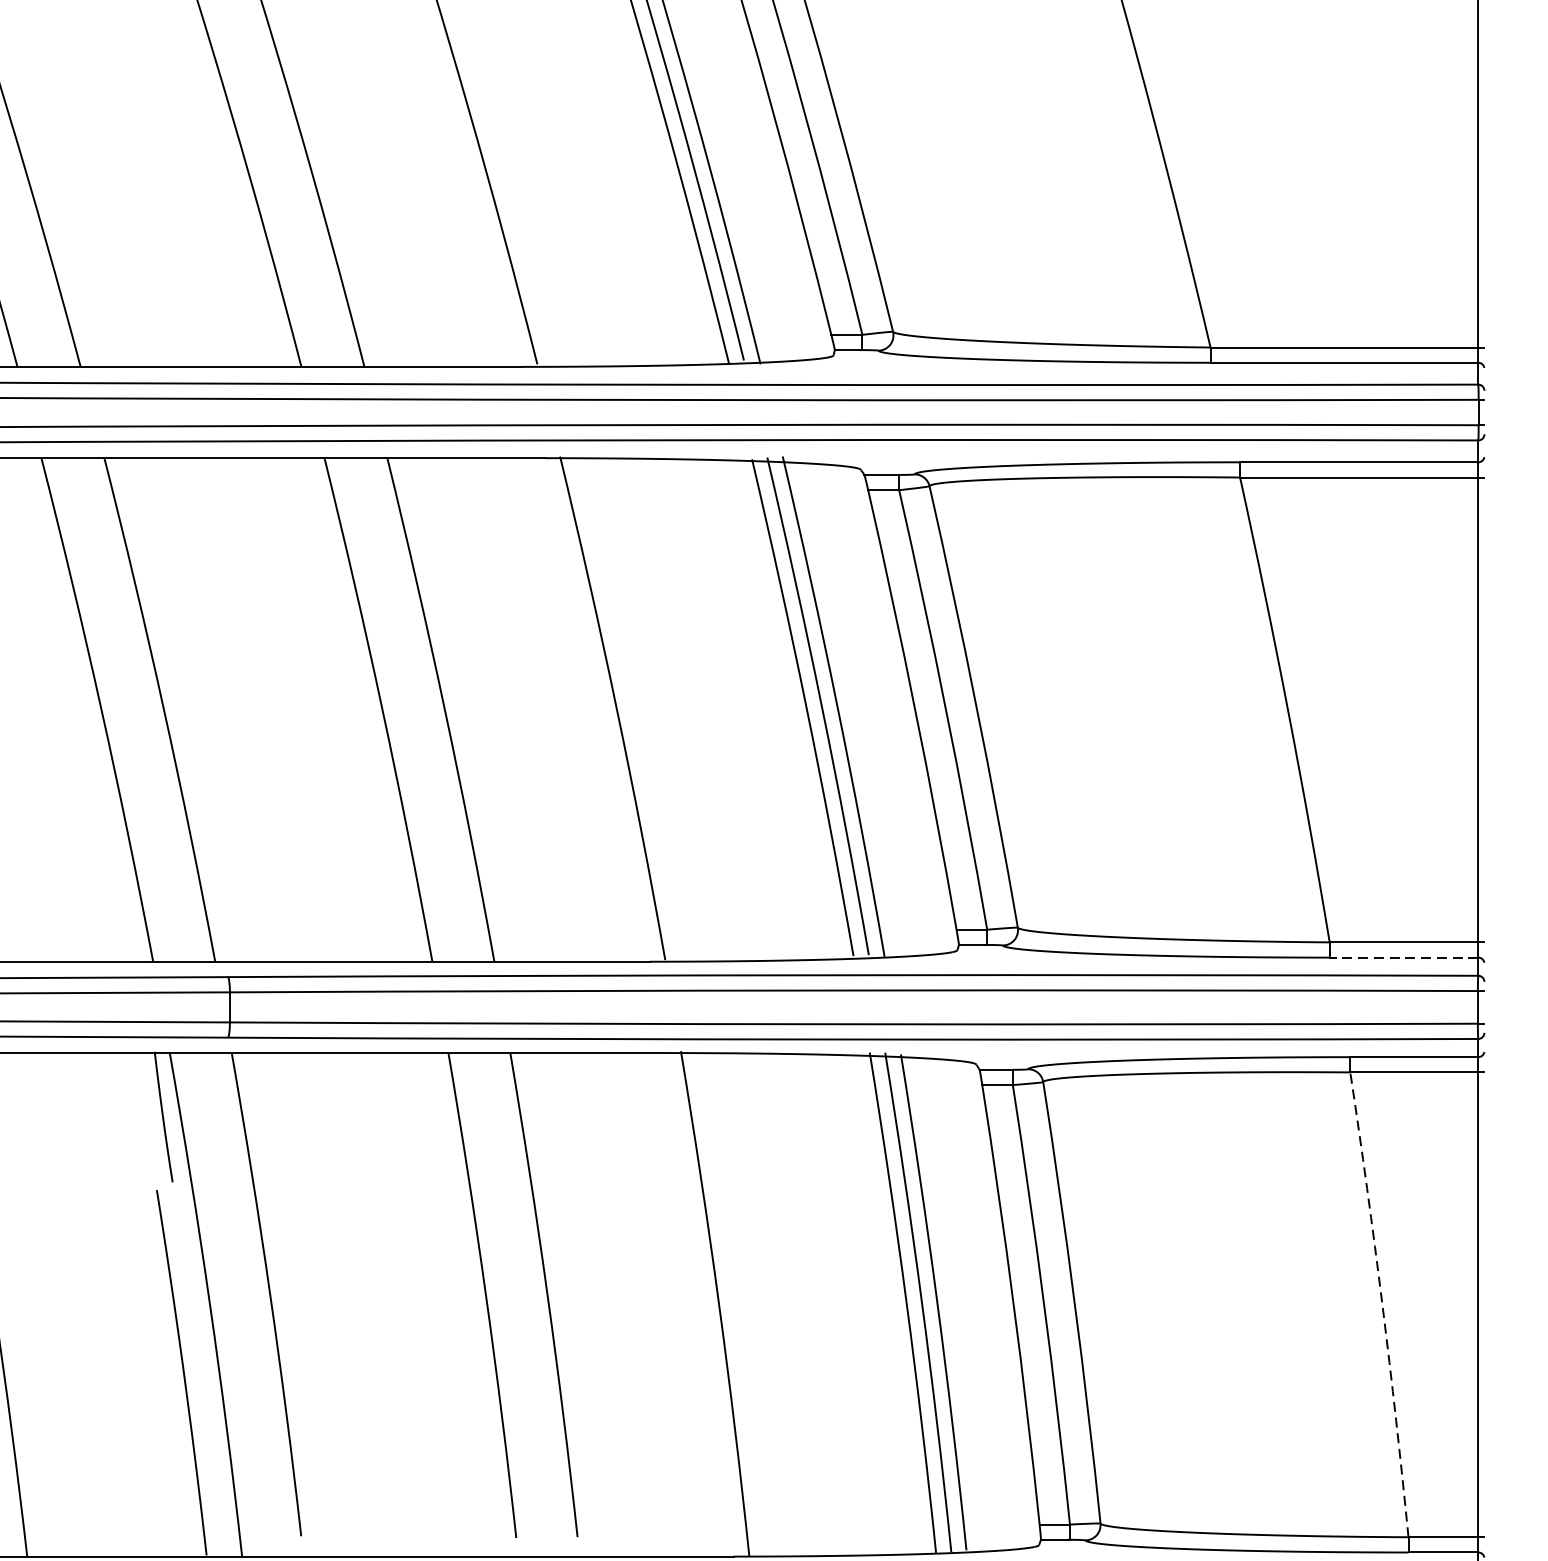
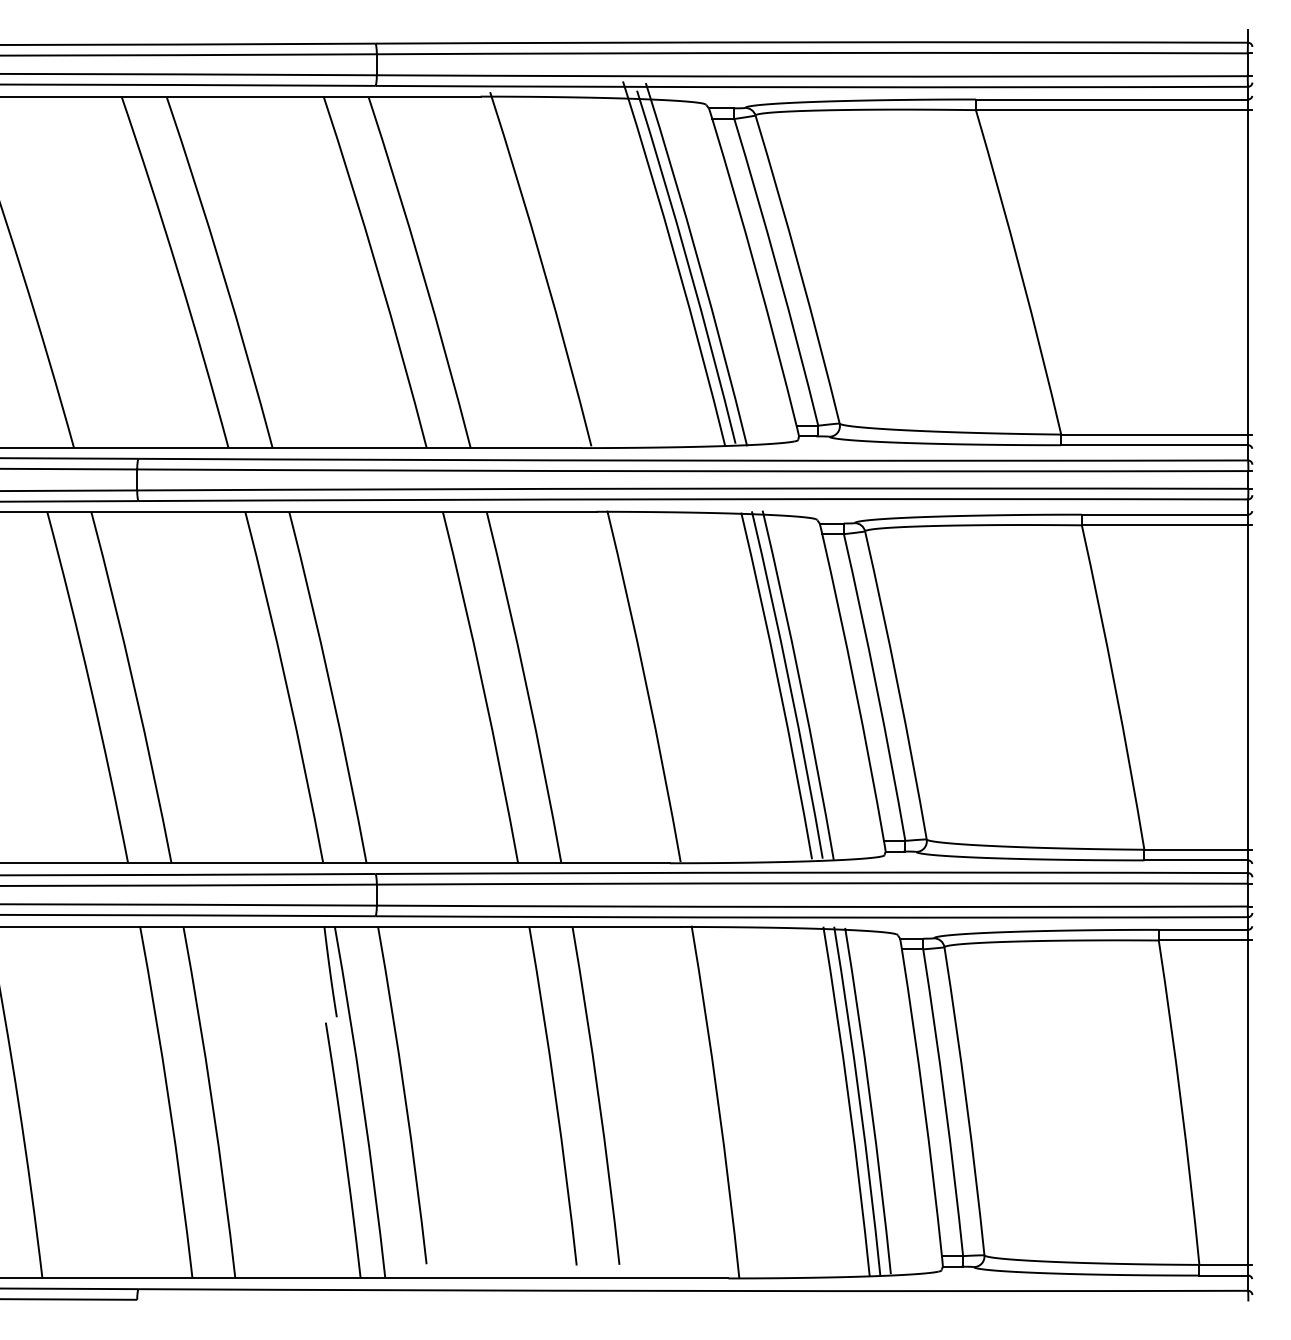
line: (1404, 957) -> (1196, 860), dashed -> solid
arc: (1382, 1304) -> (1181, 1102), dashed -> solid

